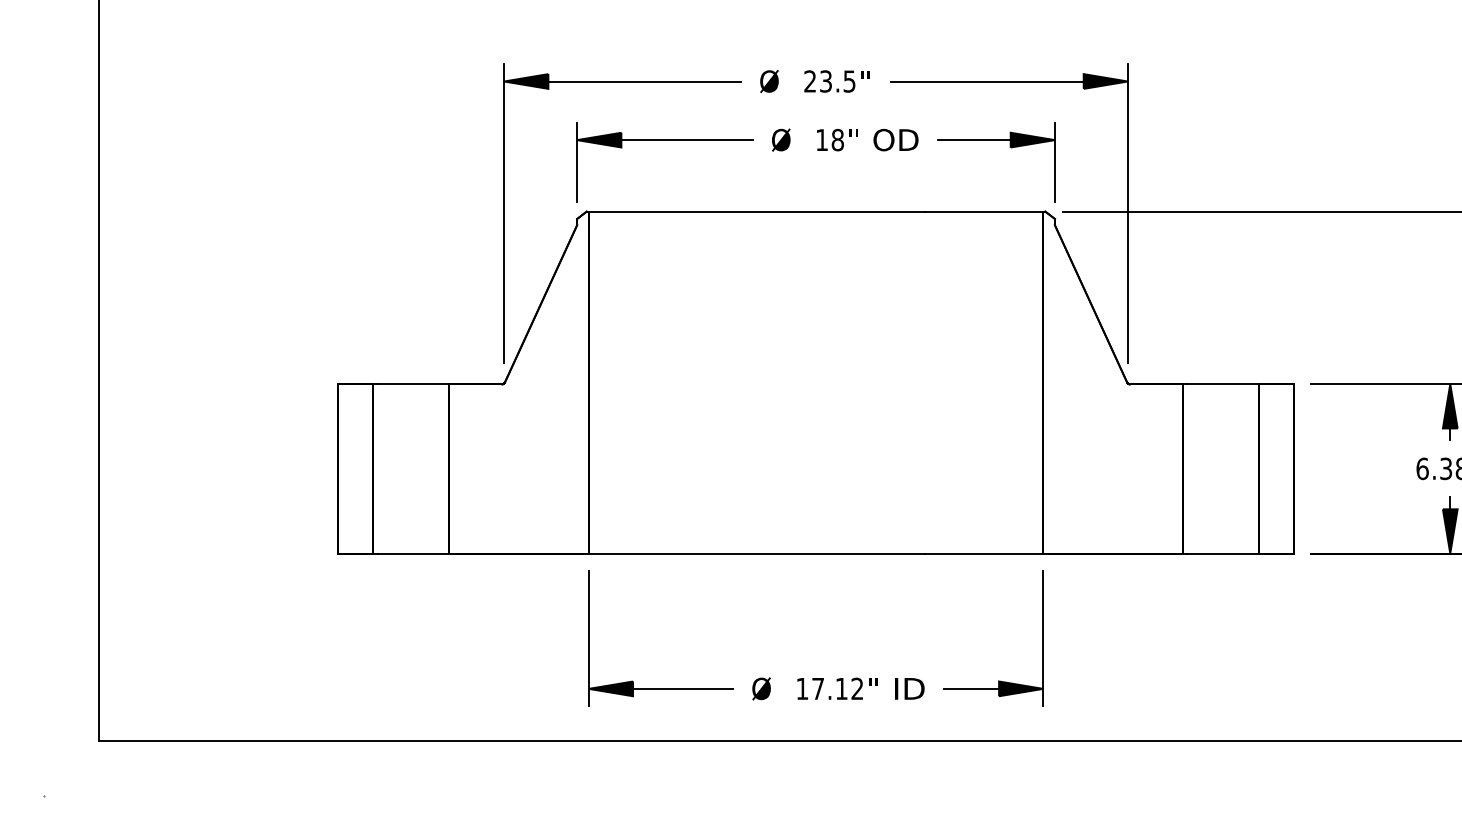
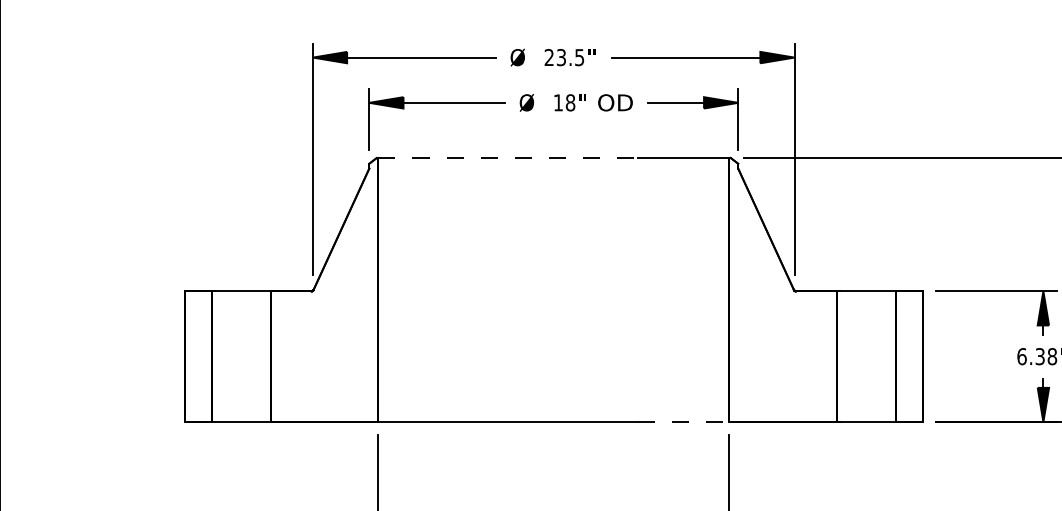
line: (757, 211) -> (508, 157), solid -> dashed
line: (984, 553) -> (683, 421), solid -> dashed

